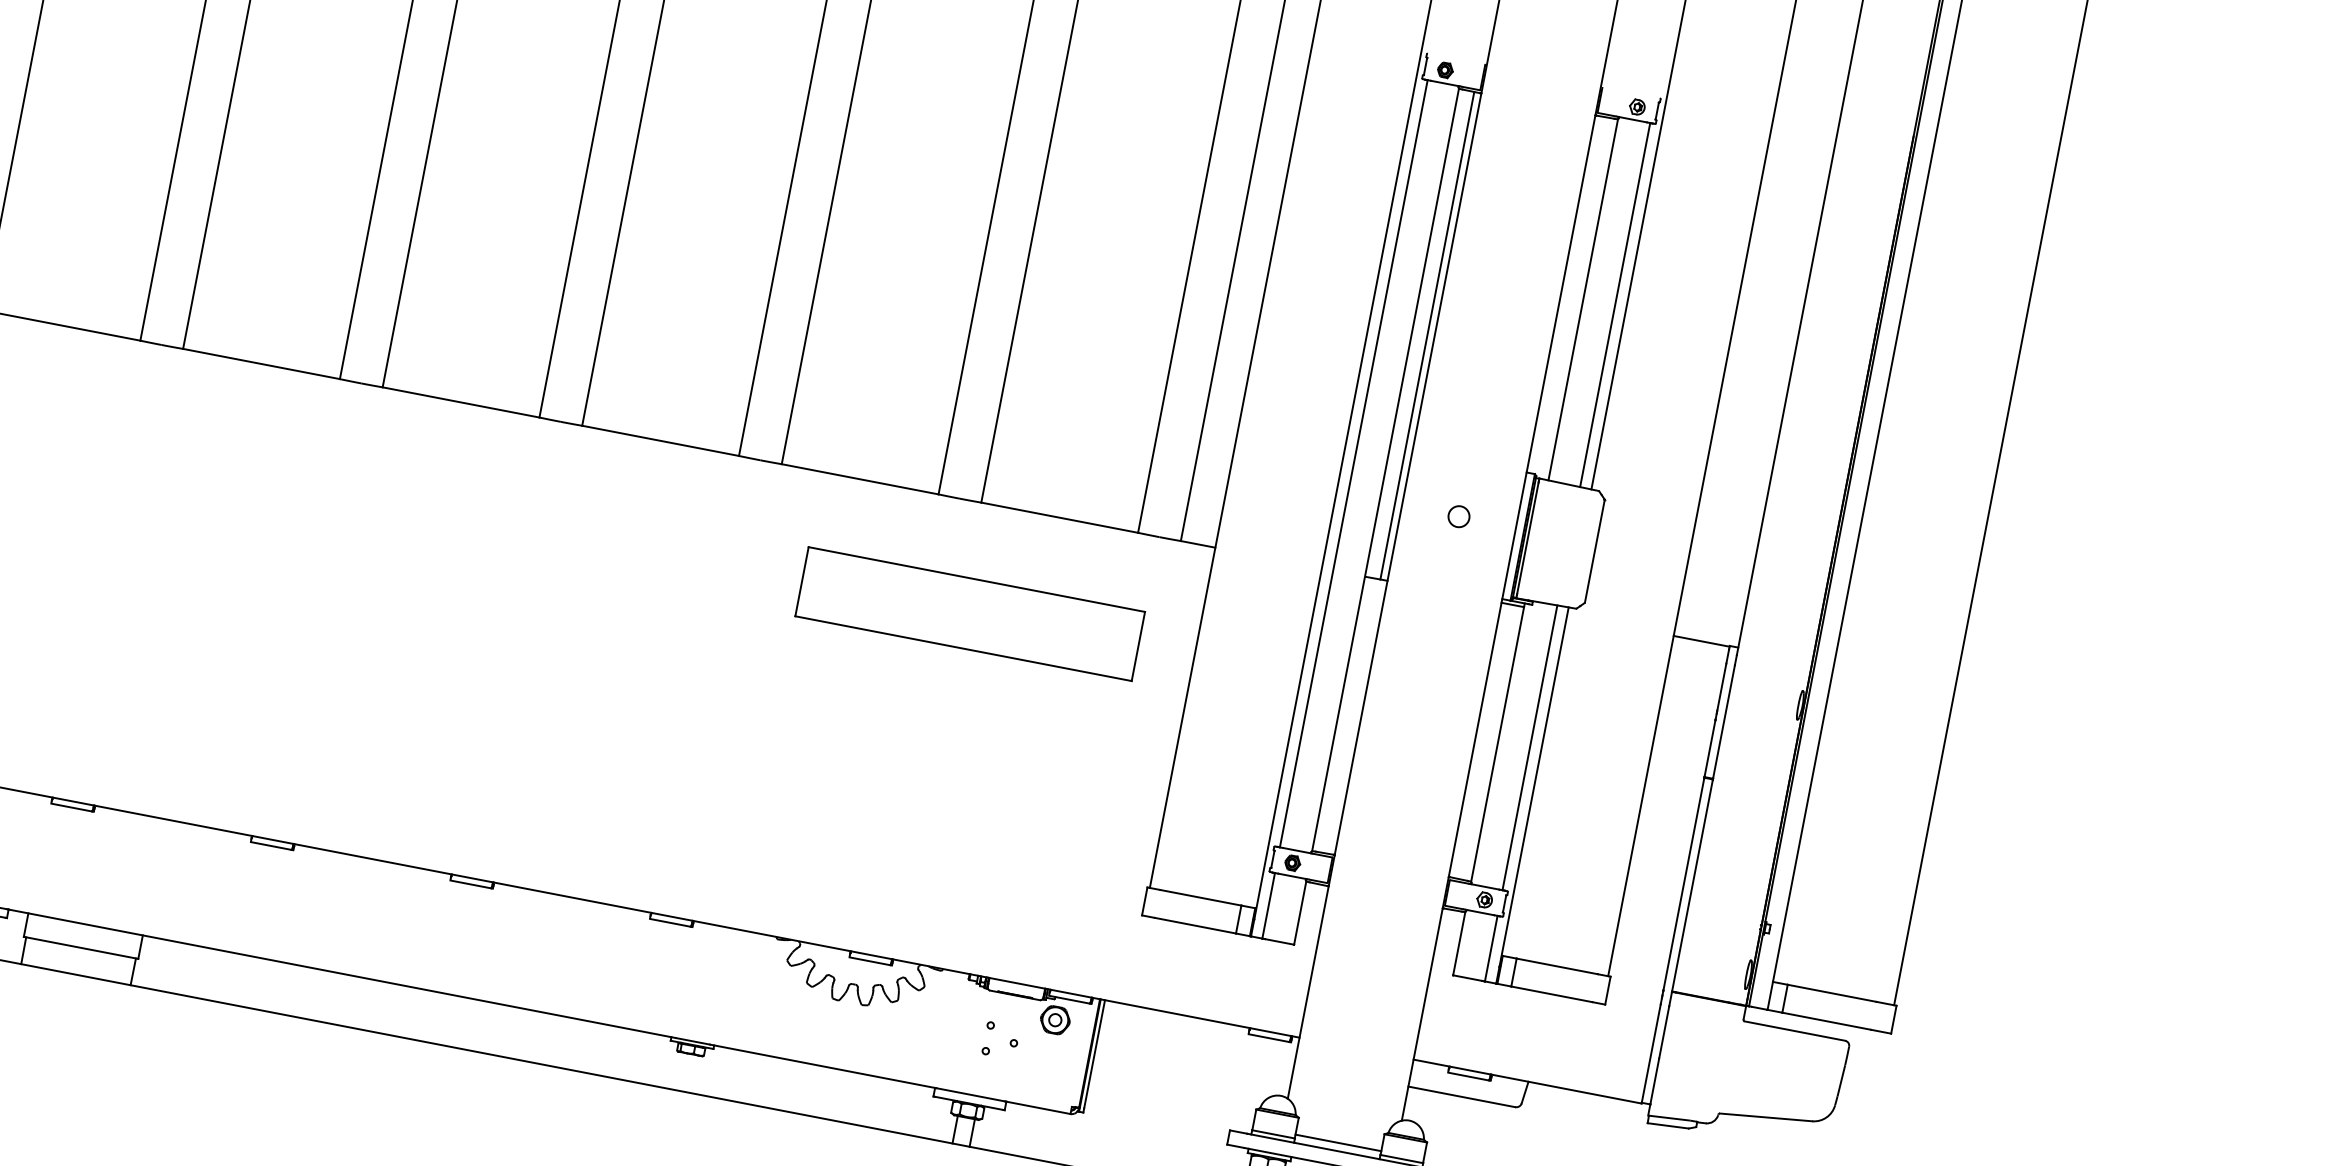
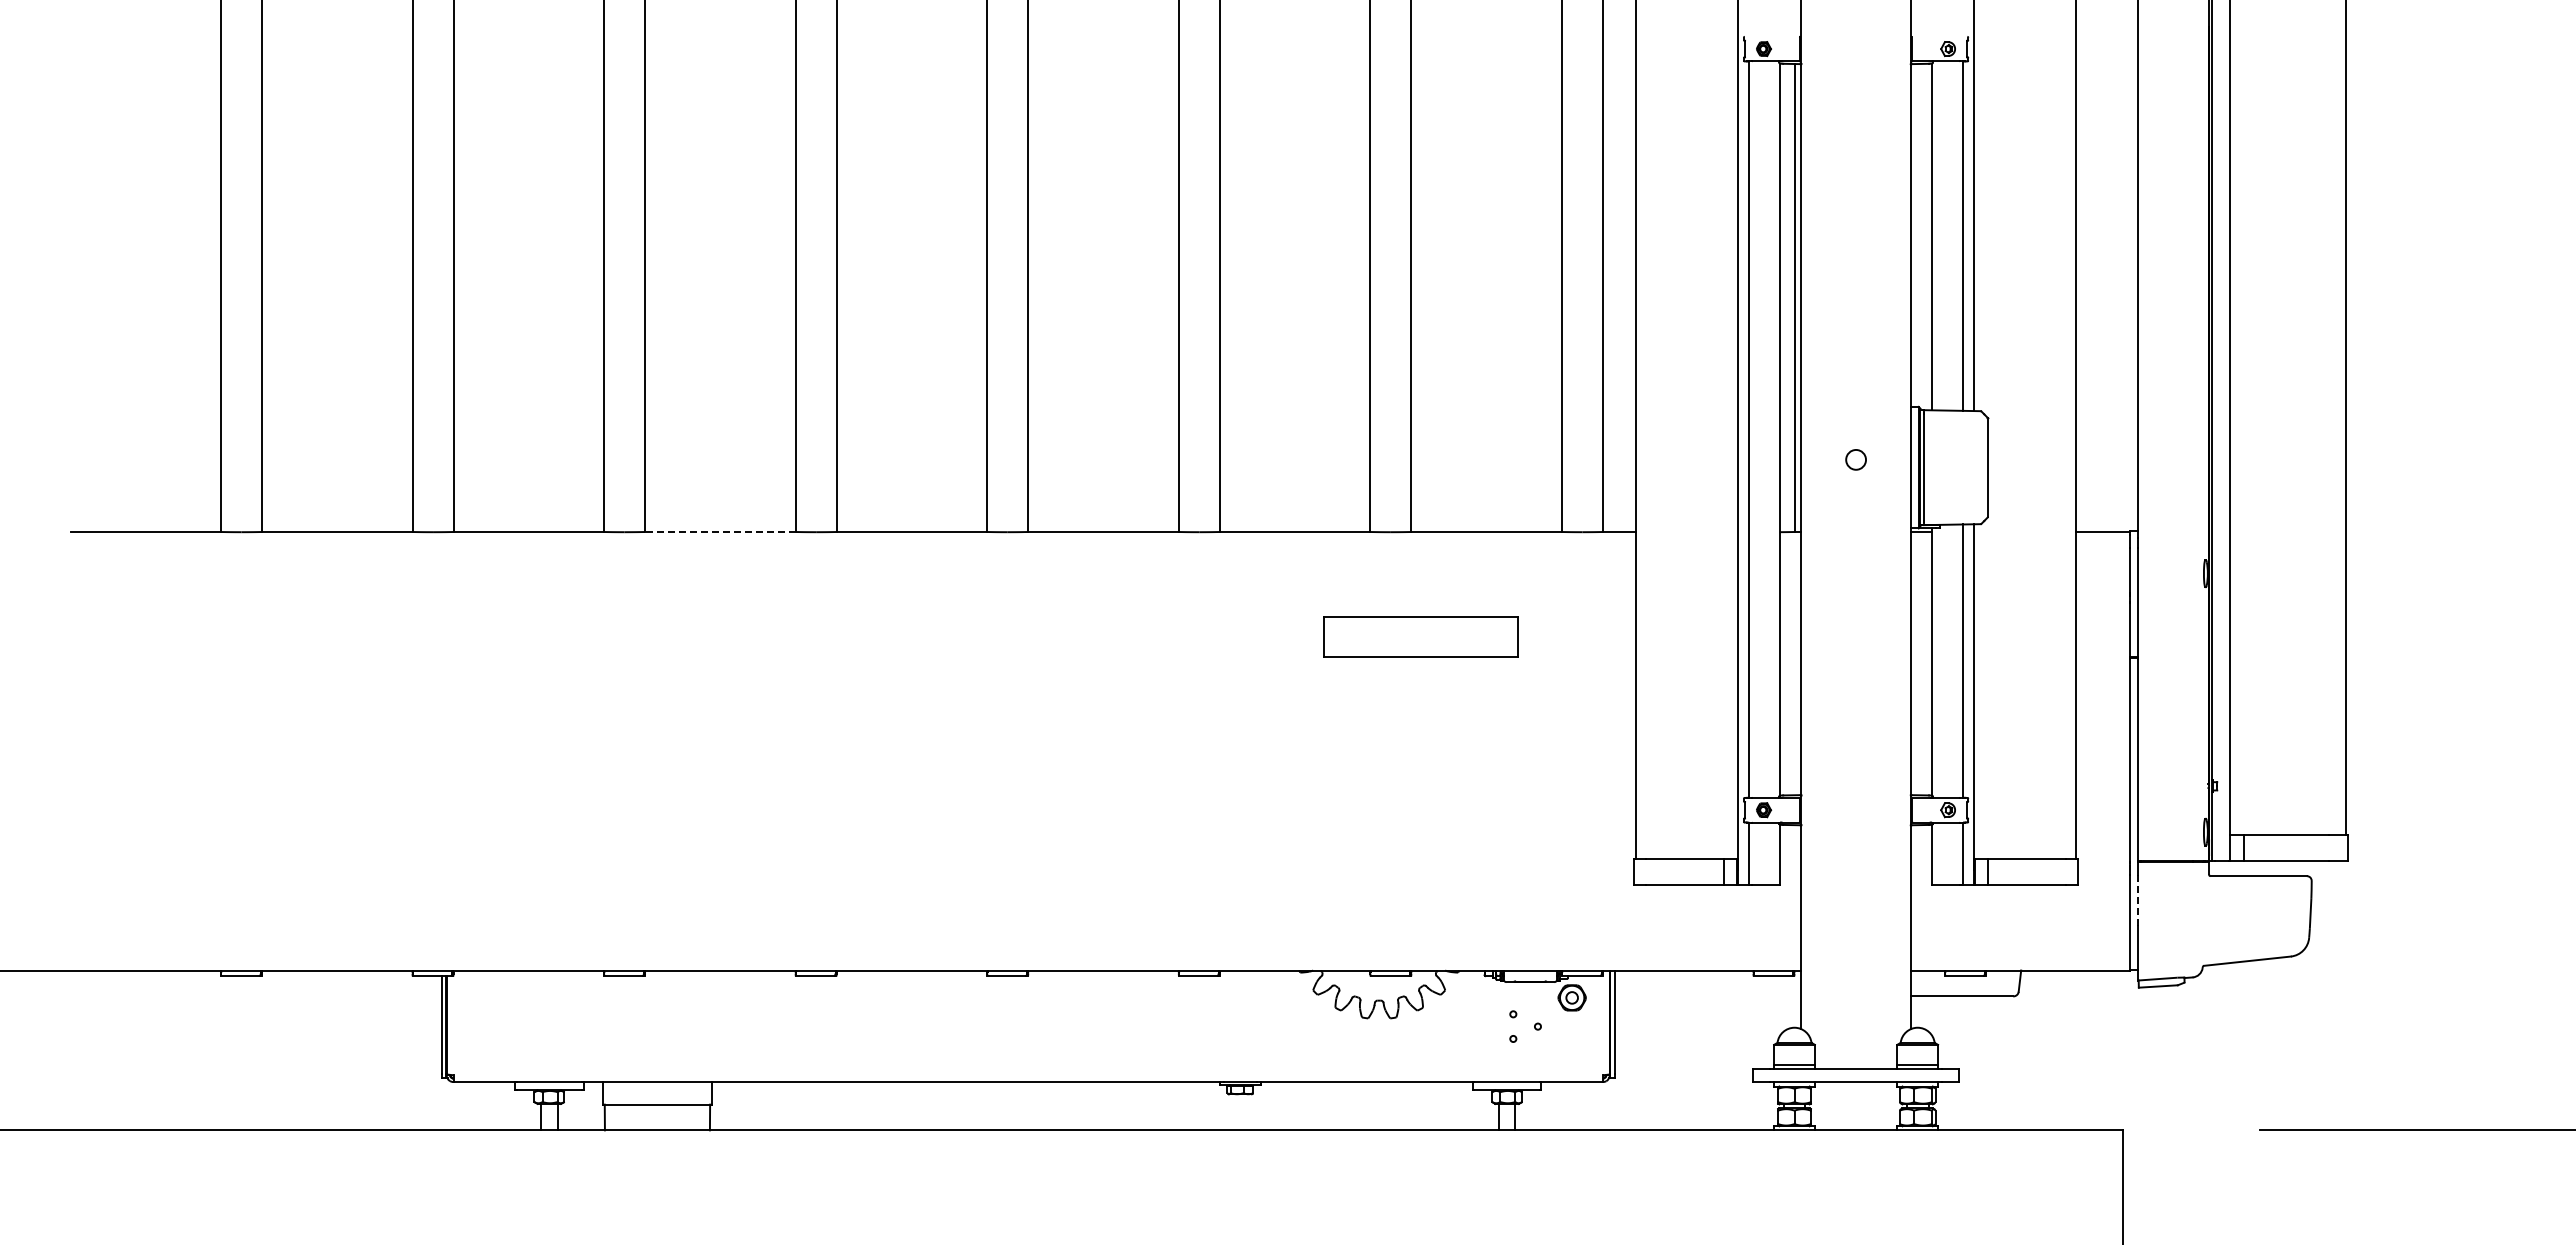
line: (261, 364) -> (720, 532), solid -> dashed
part: (969, 613) -> (1420, 636), size x0.6
line: (1663, 1033) -> (2137, 901), solid -> dashed
line: (1337, 1143) -> (1855, 1061), removed

